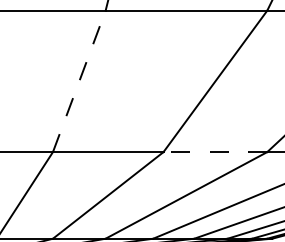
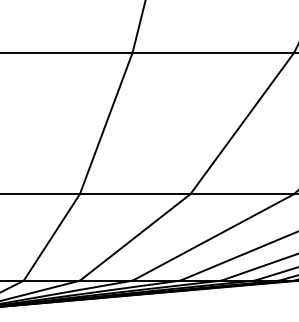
line: (79, 80) -> (106, 122), dashed -> solid
line: (215, 152) -> (242, 194), dashed -> solid

